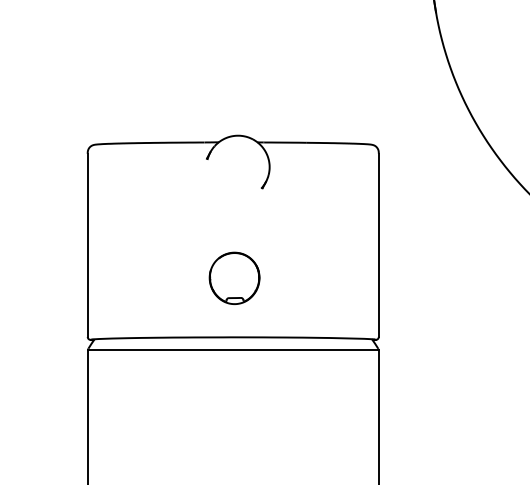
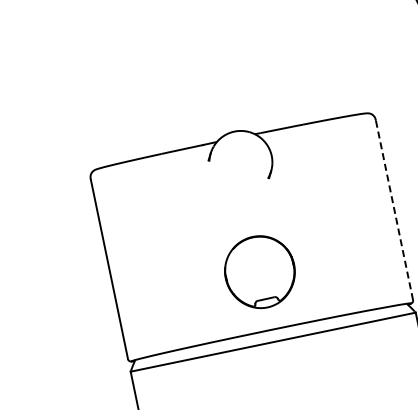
line: (378, 245) -> (394, 210), solid -> dashed
part: (234, 277) -> (259, 271), size x1.4

